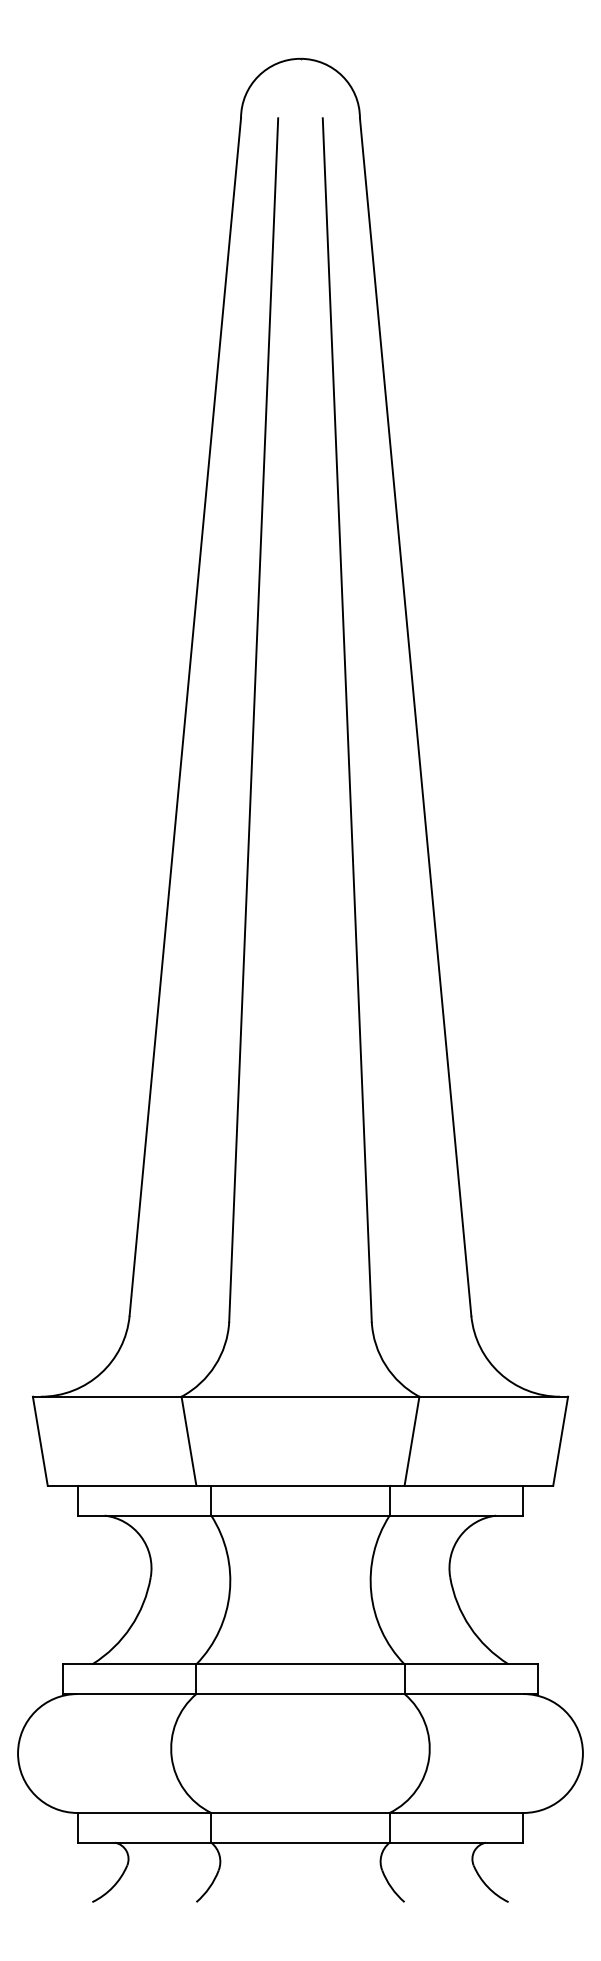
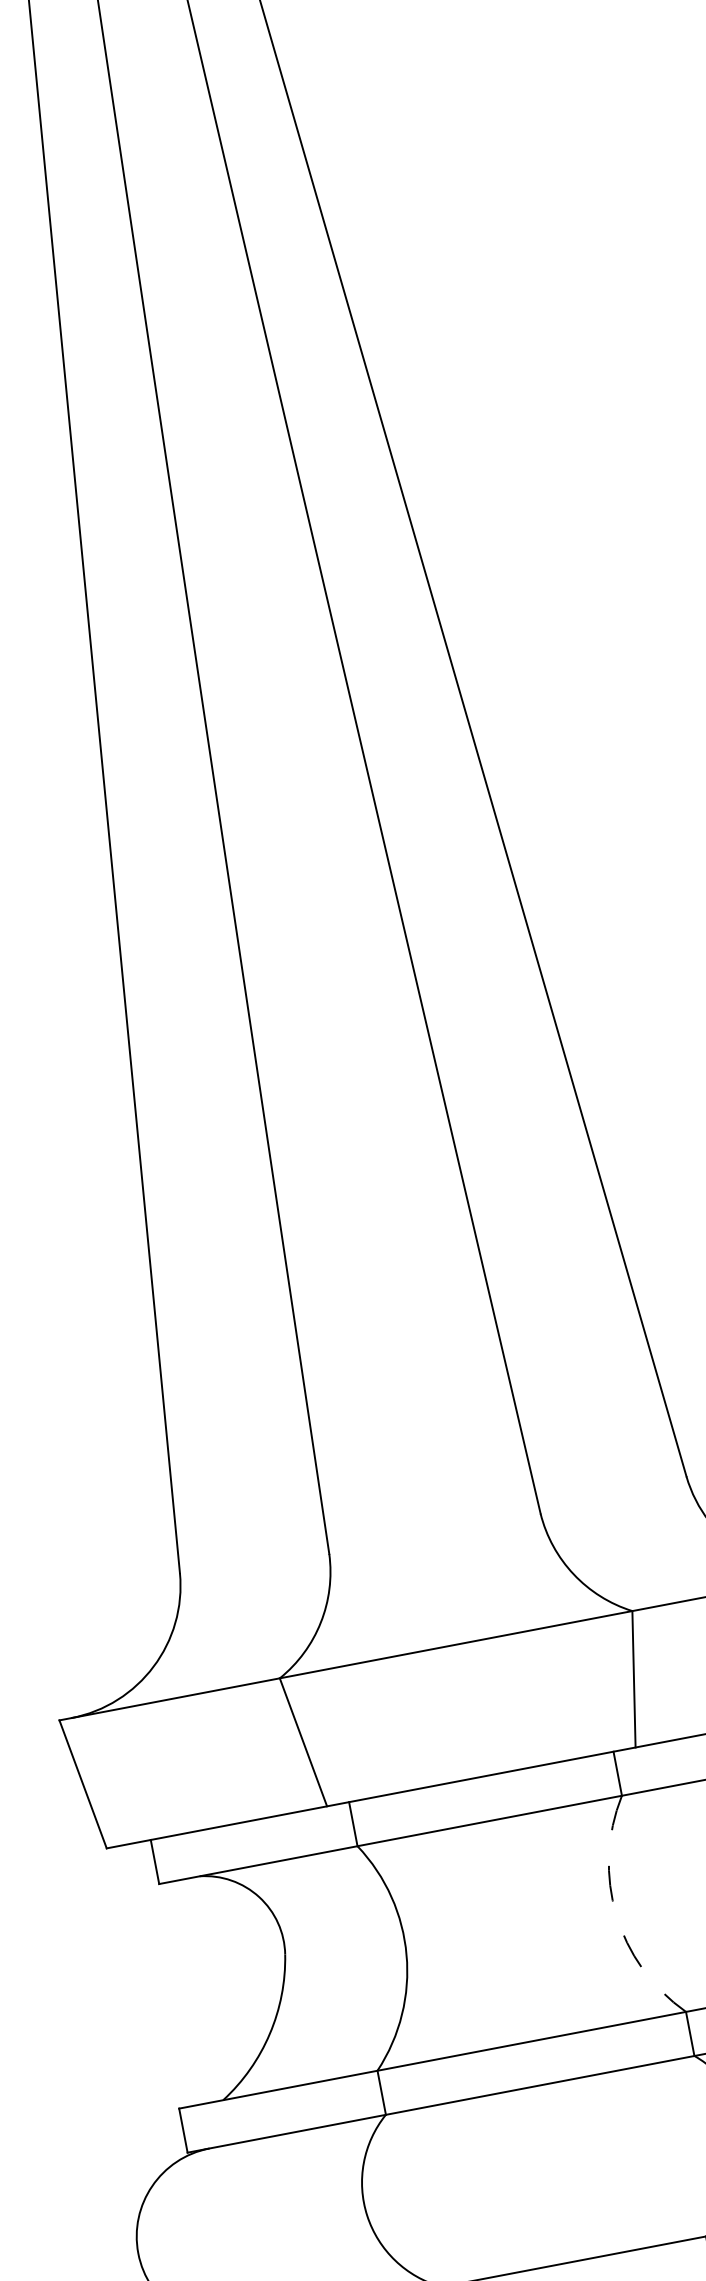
arc: (371, 1592) -> (616, 1914), solid -> dashed

